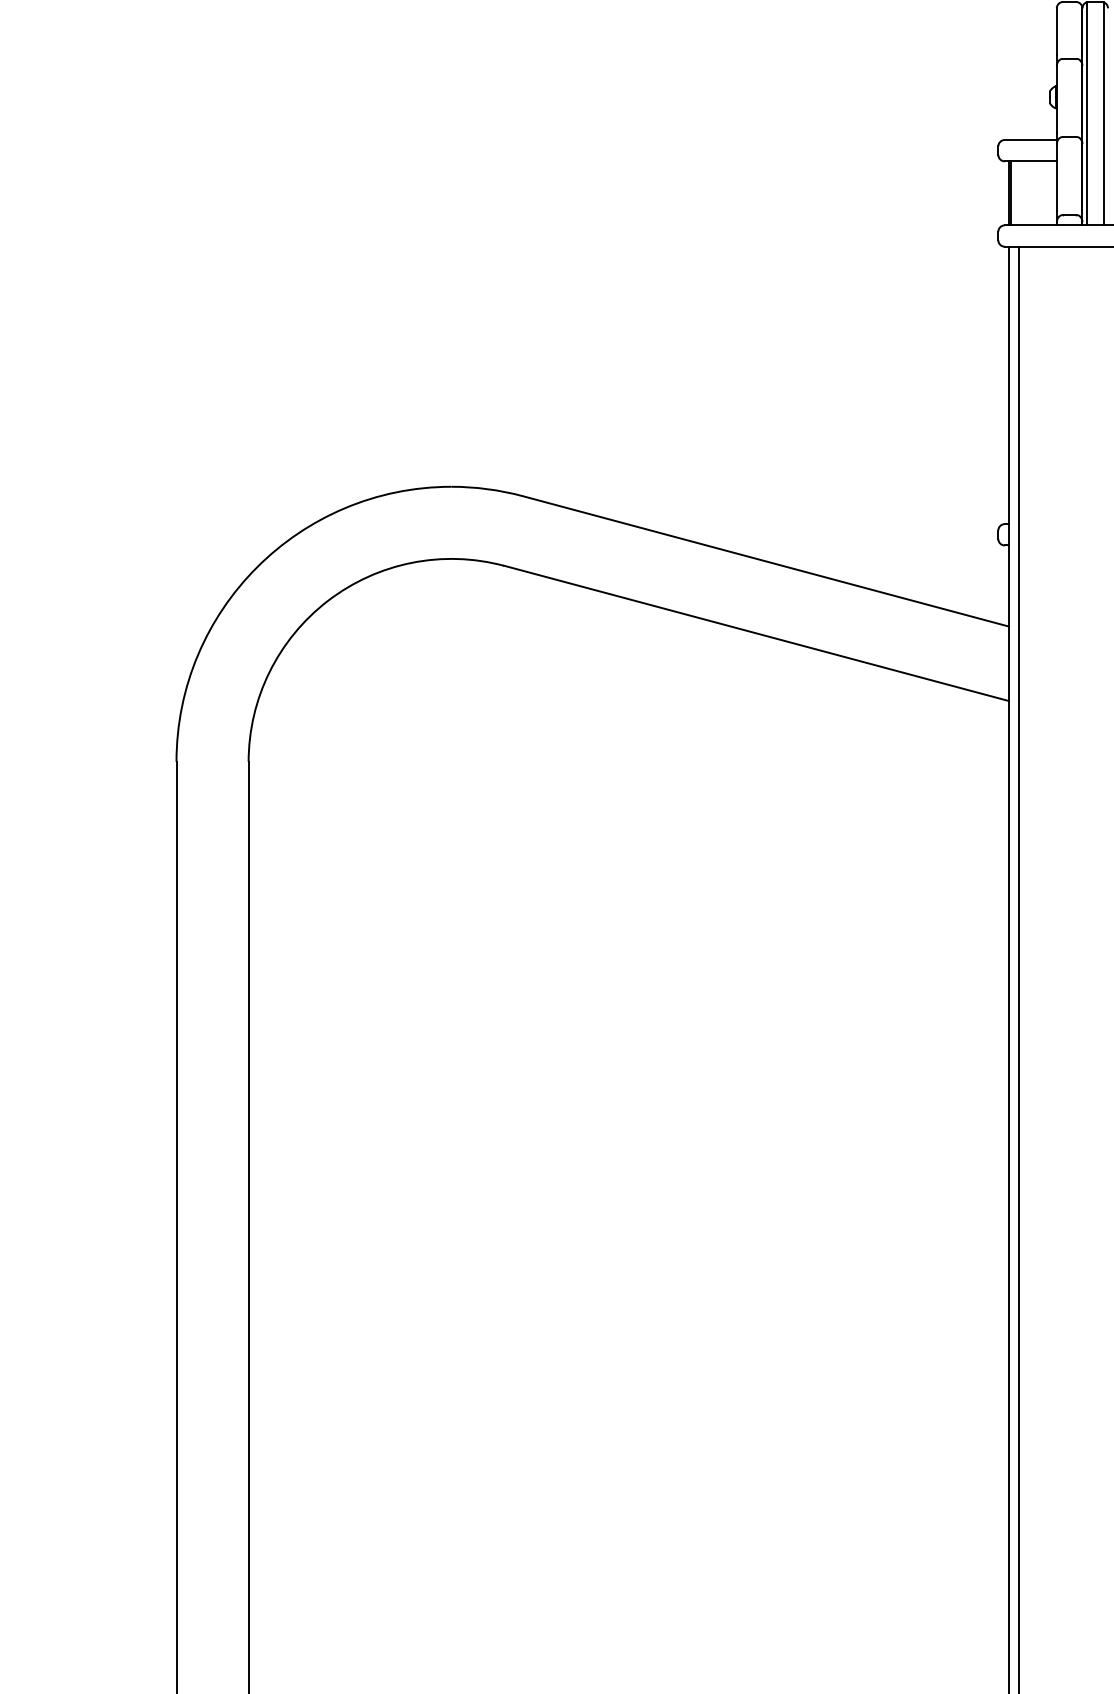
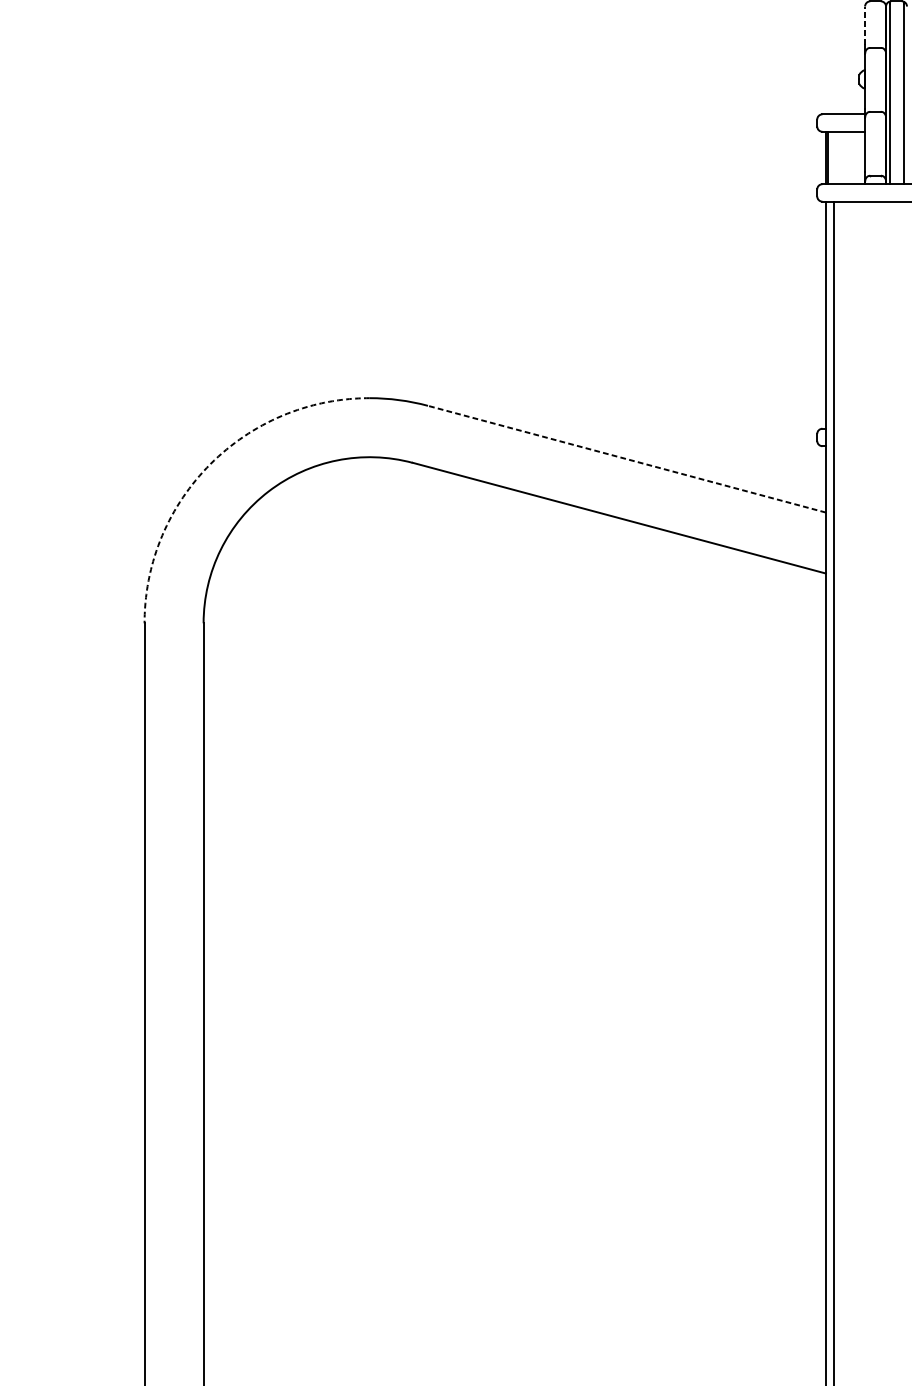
line: (1056, 31) -> (864, 25), solid -> dashed
line: (765, 561) -> (626, 459), solid -> dashed
arc: (257, 567) -> (210, 464), solid -> dashed

